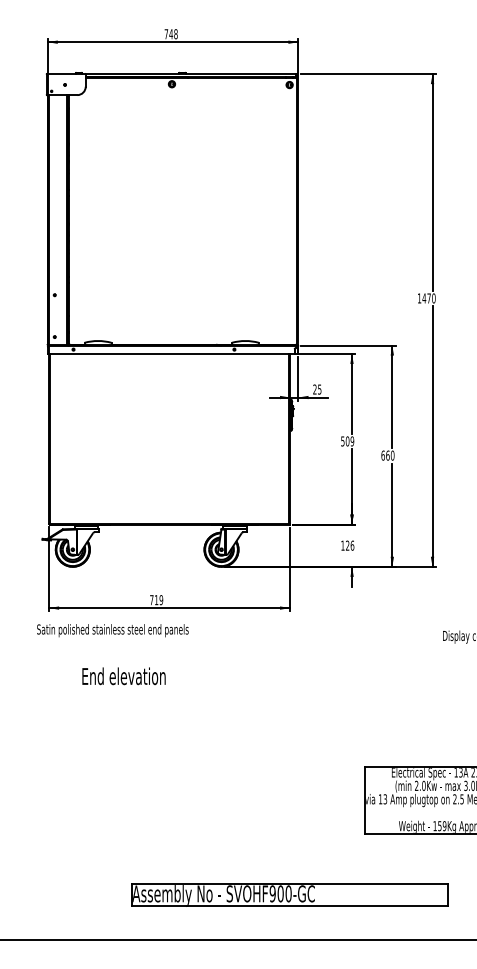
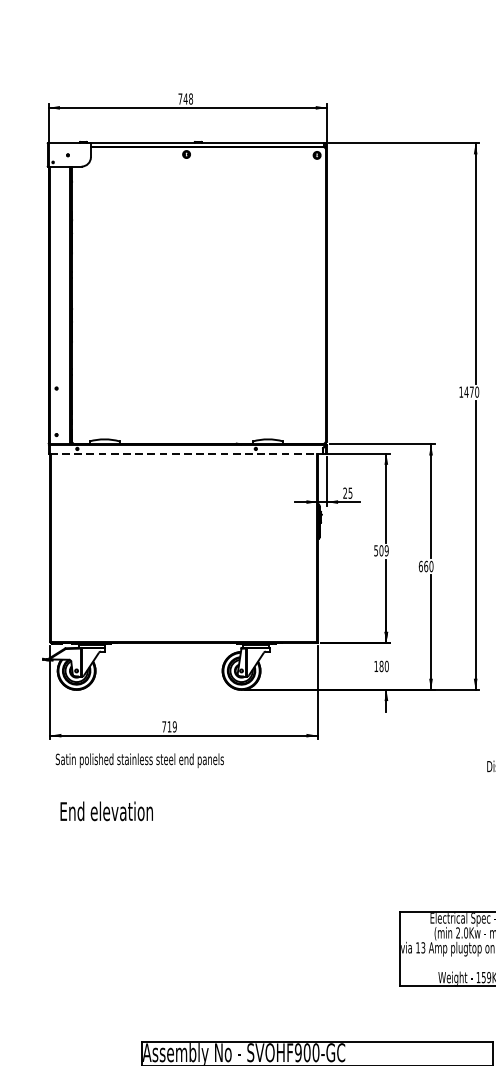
line: (172, 353) -> (187, 453), solid -> dashed
text: (349, 545) -> (383, 666), 126 -> 180
text: (112, 630) -> (139, 760), moved
text: (123, 676) -> (106, 811), moved

